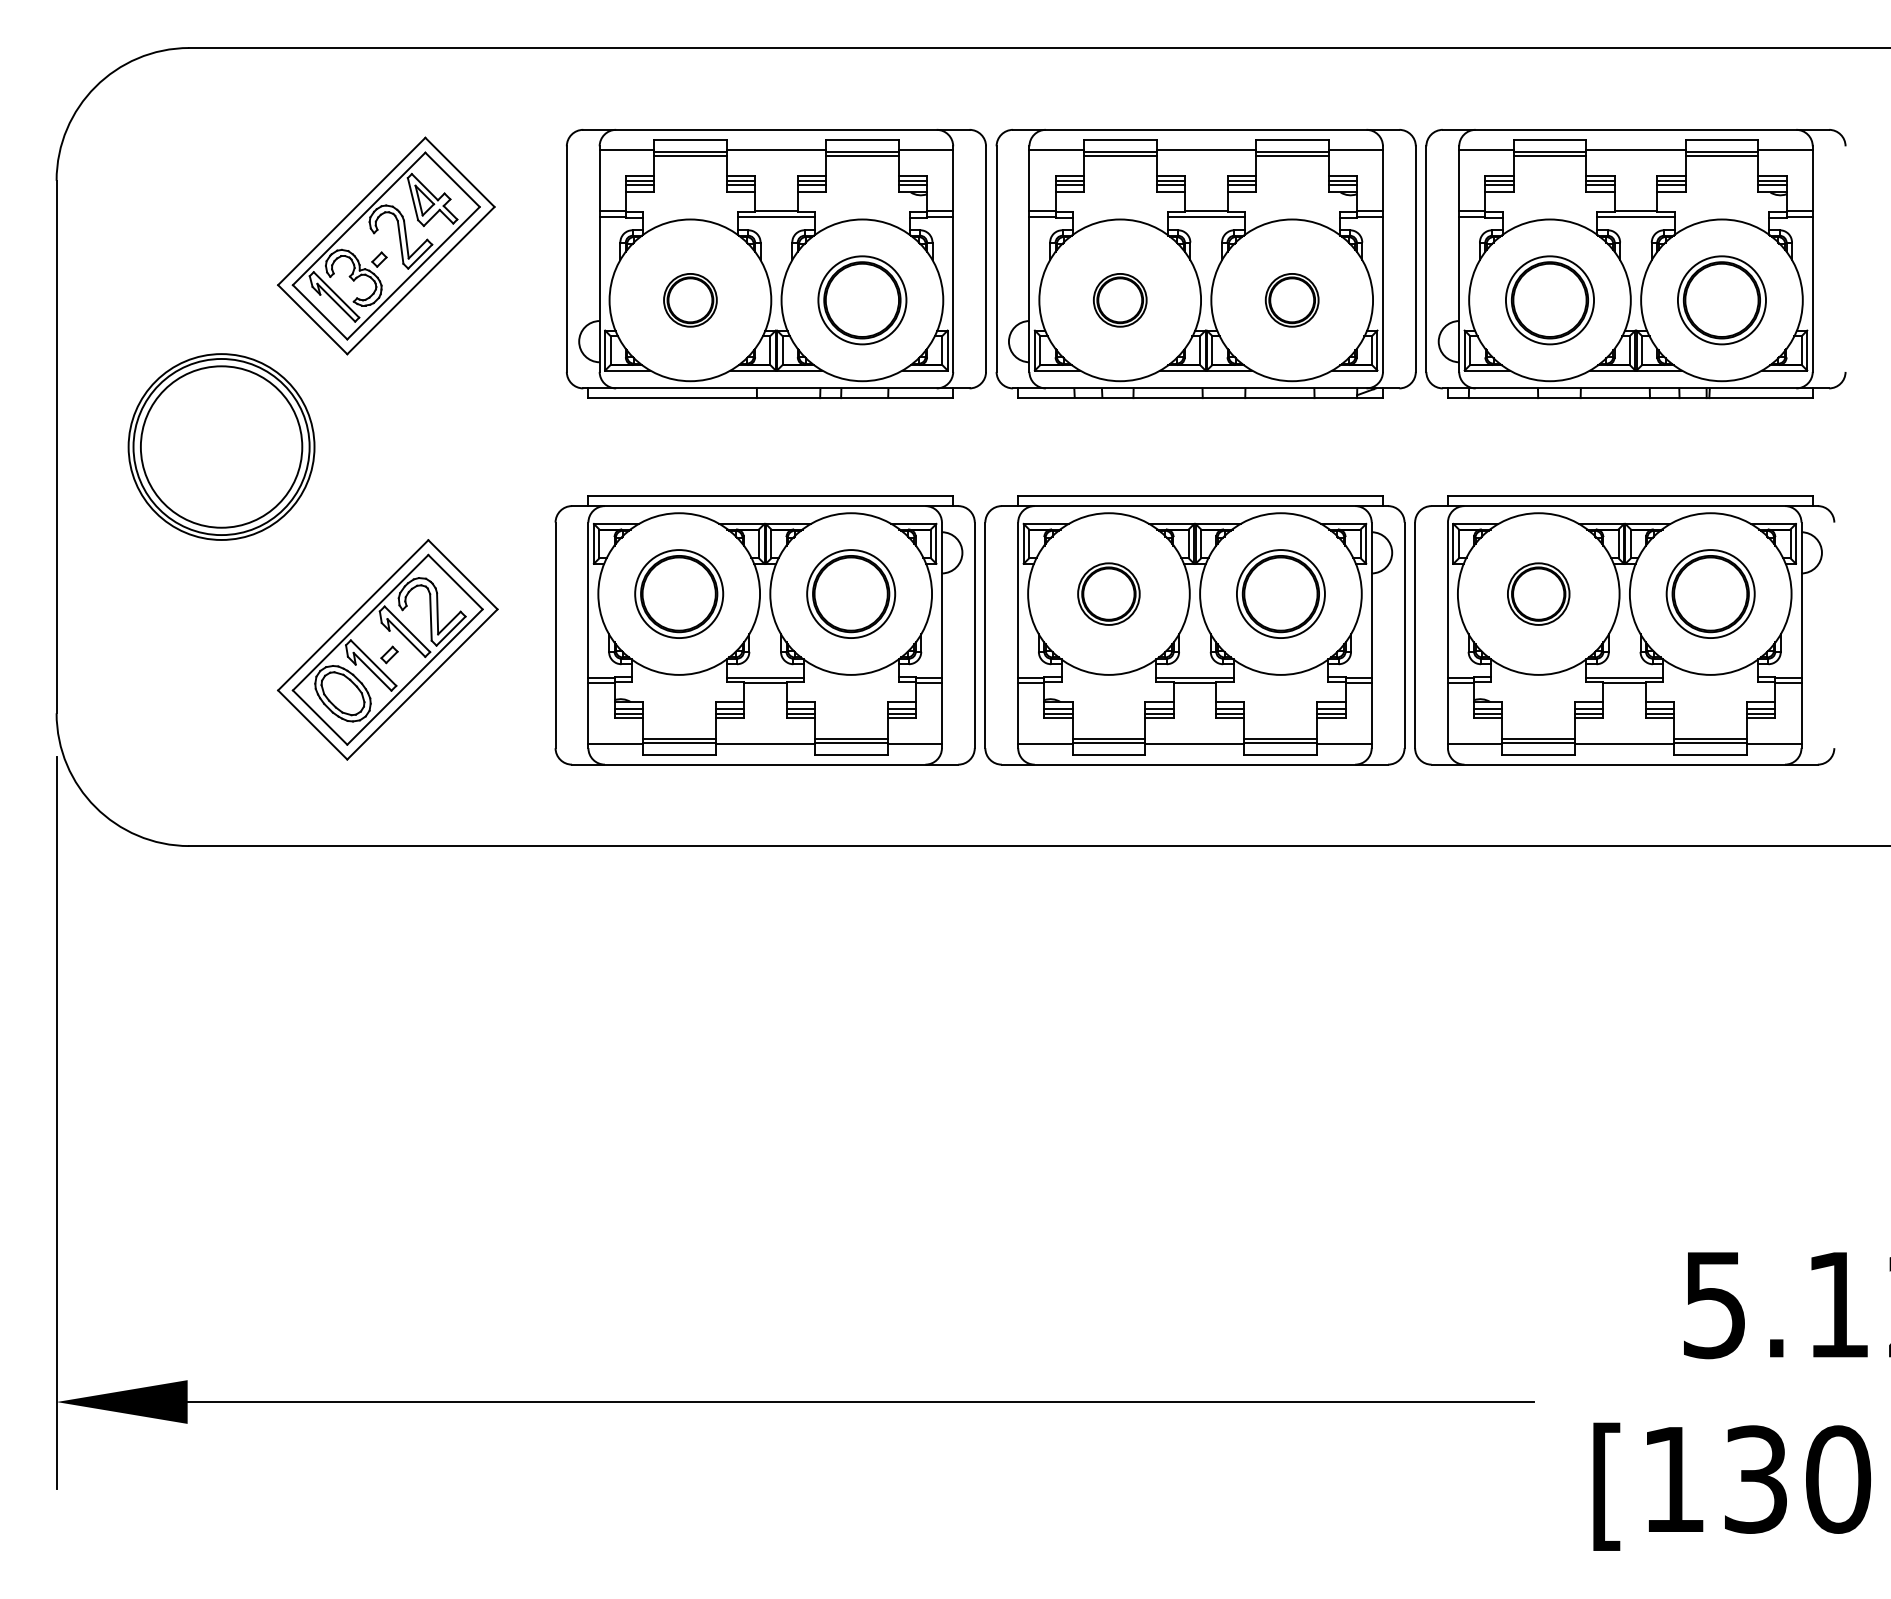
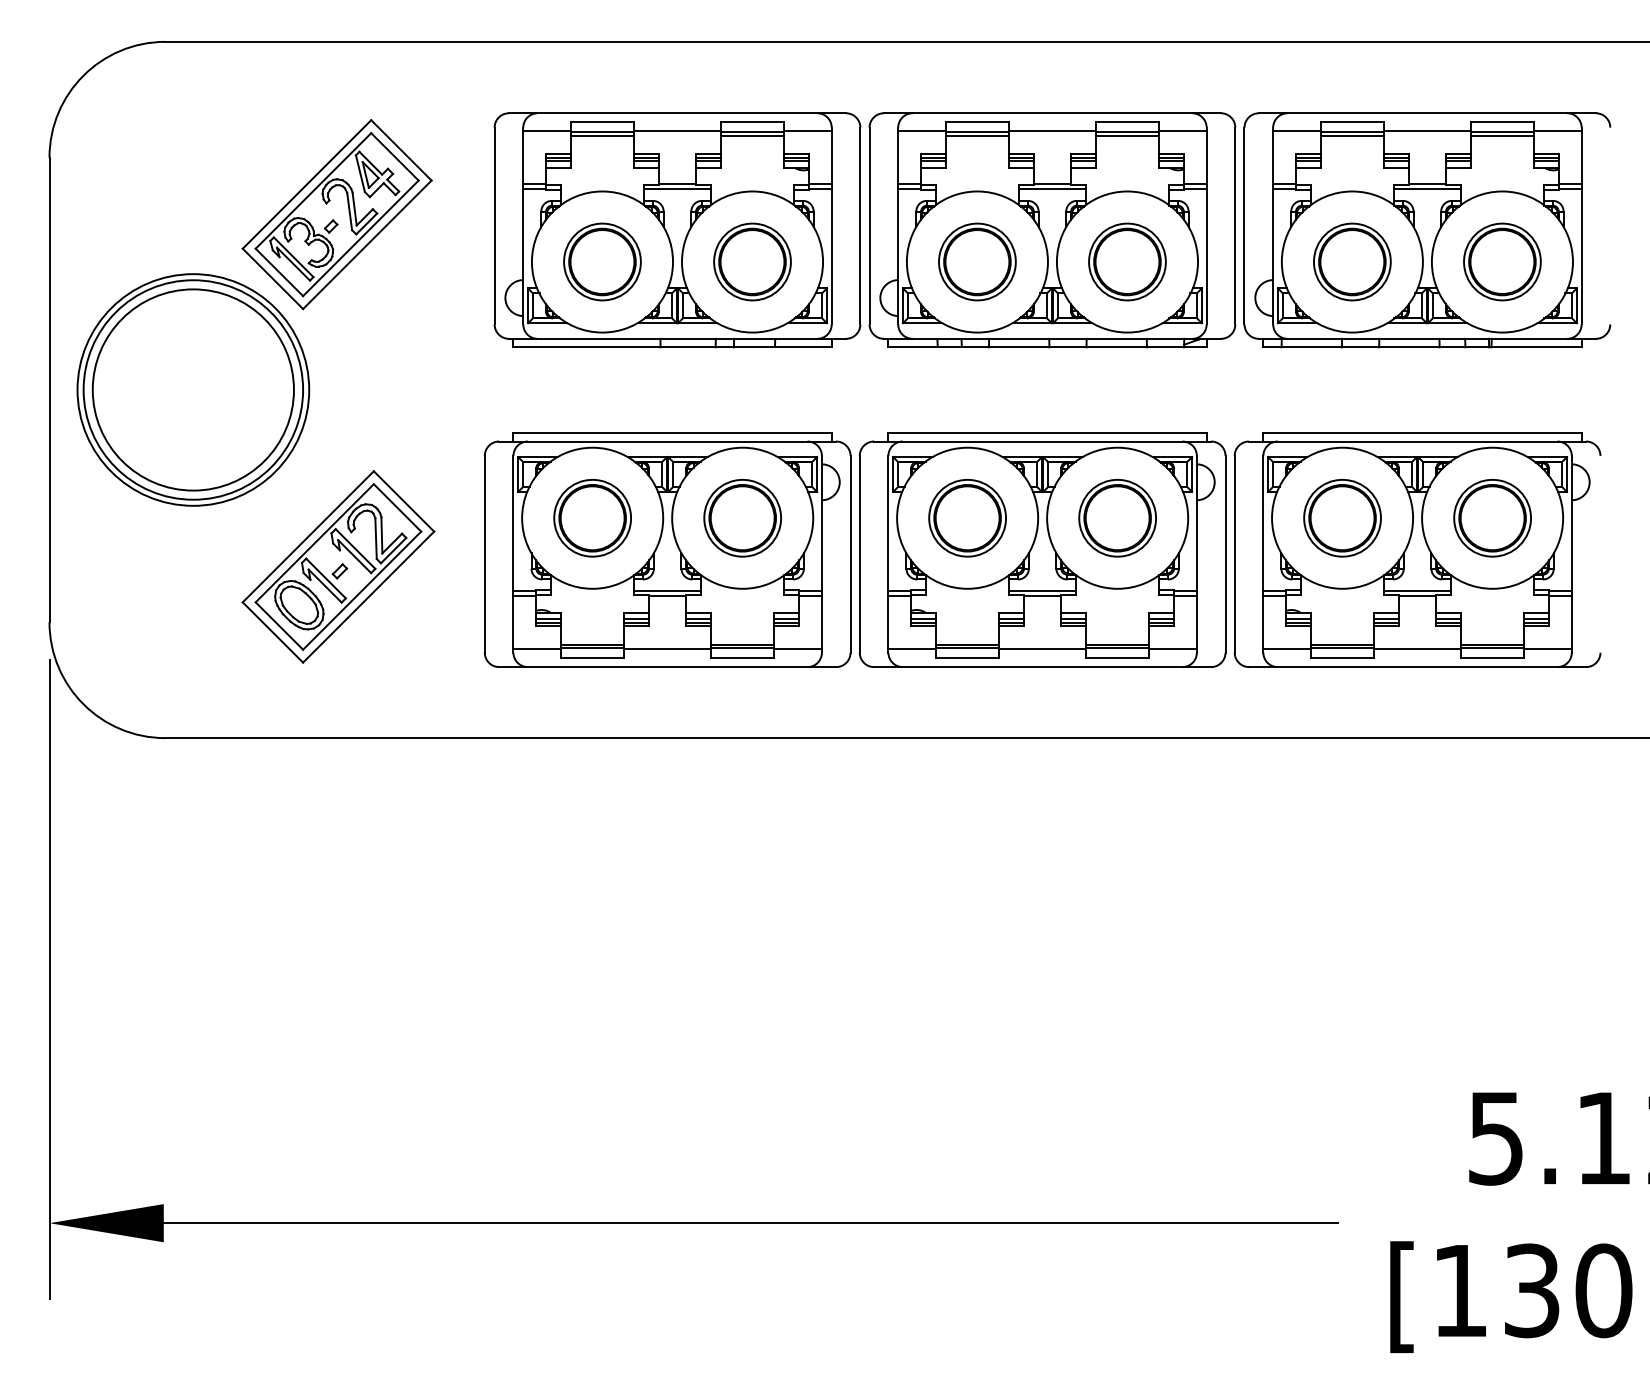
part: (690, 299) -> (602, 261), size x1.67
part: (1120, 299) -> (977, 261), size x1.67
part: (1292, 299) -> (1127, 261), size x1.67
part: (221, 446) -> (193, 389), size x1.43
part: (1108, 594) -> (967, 518), size x1.43
part: (1538, 594) -> (1342, 518), size x1.43

